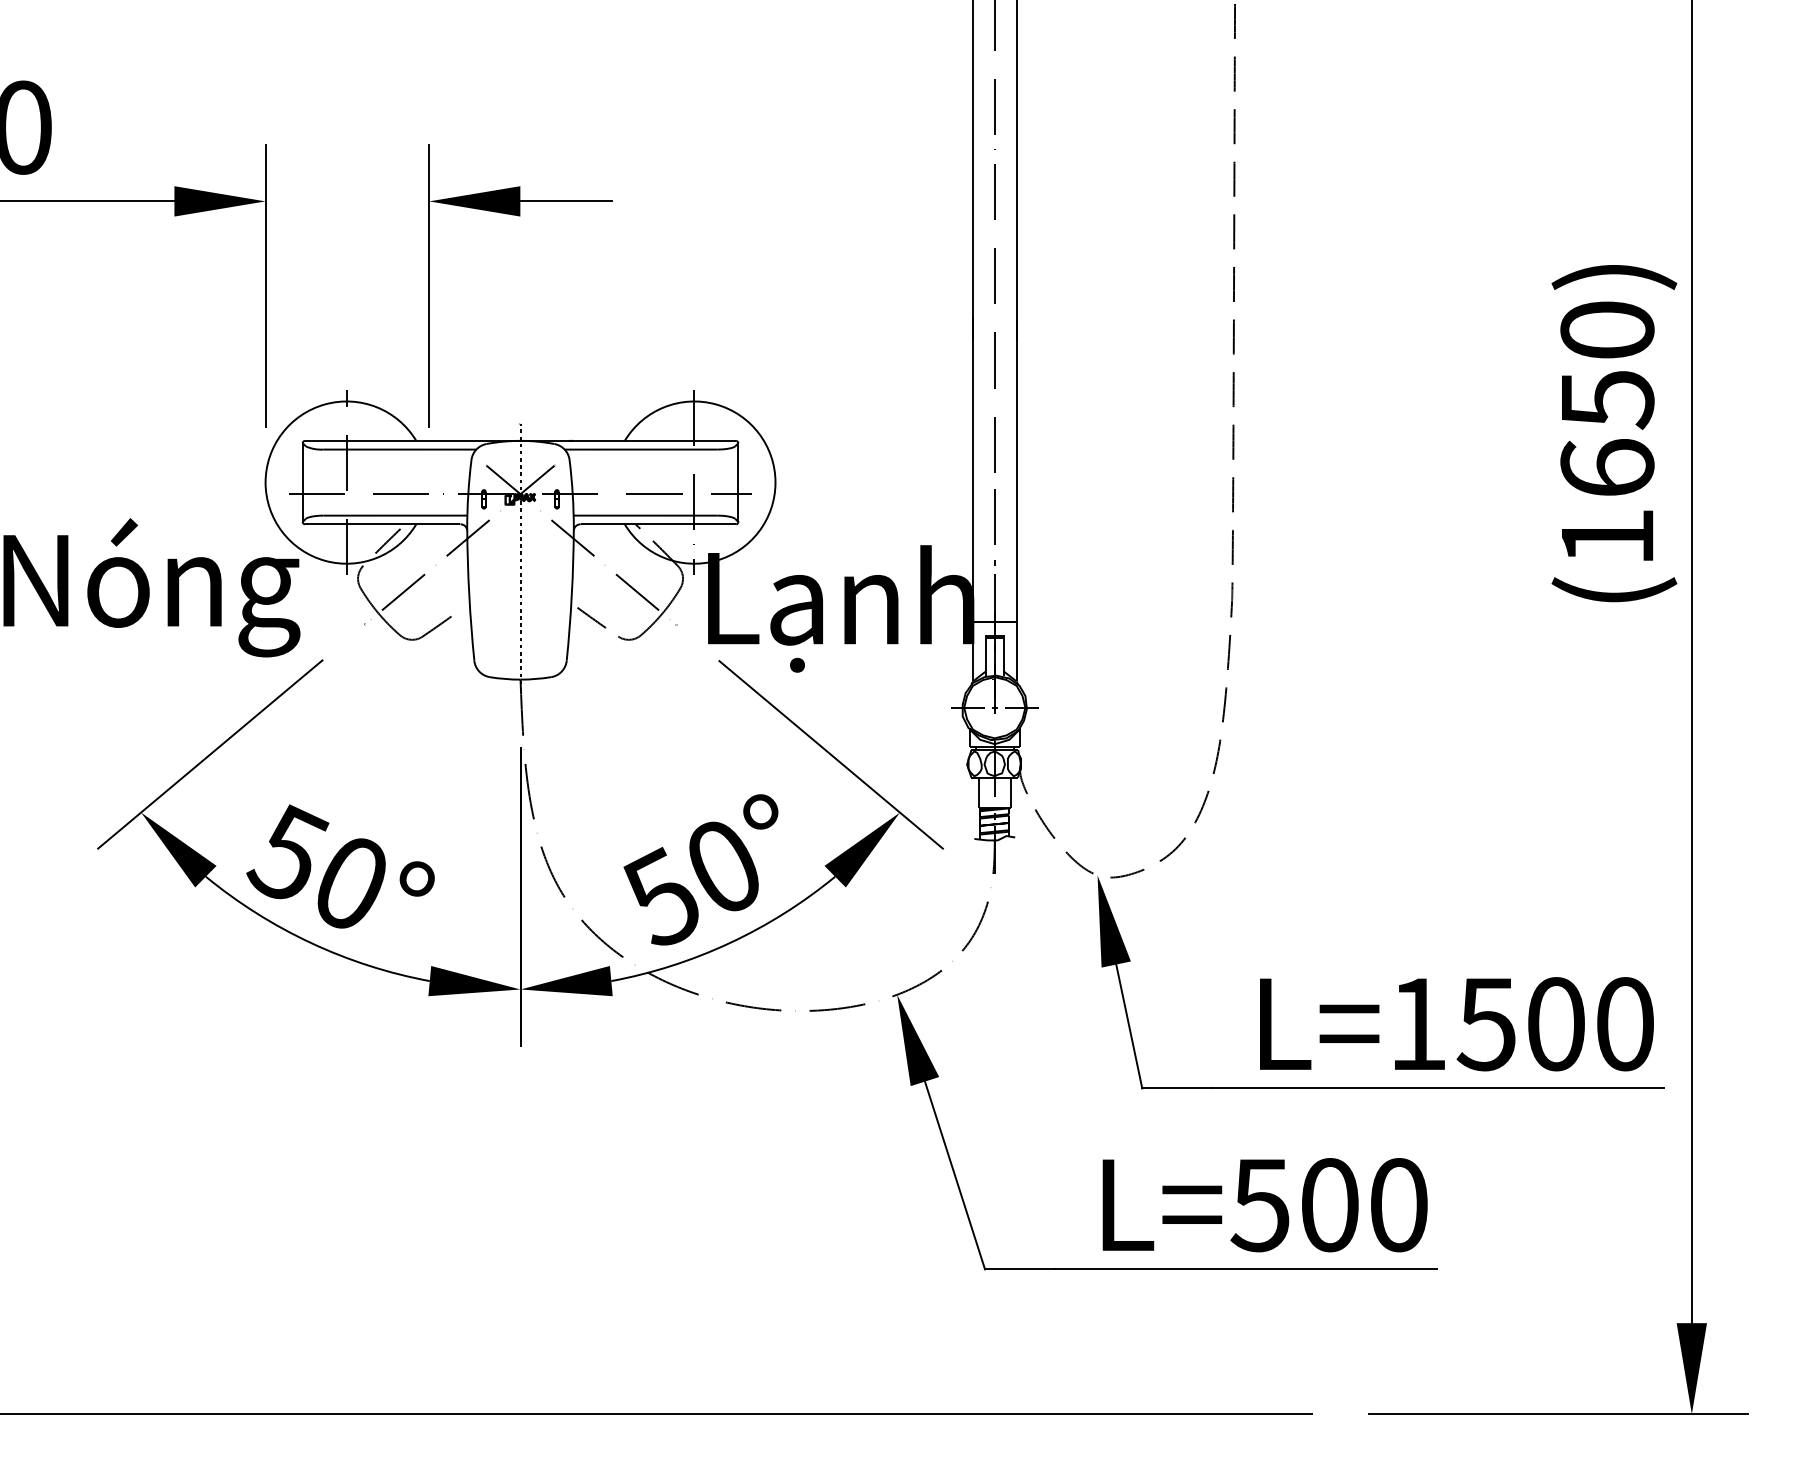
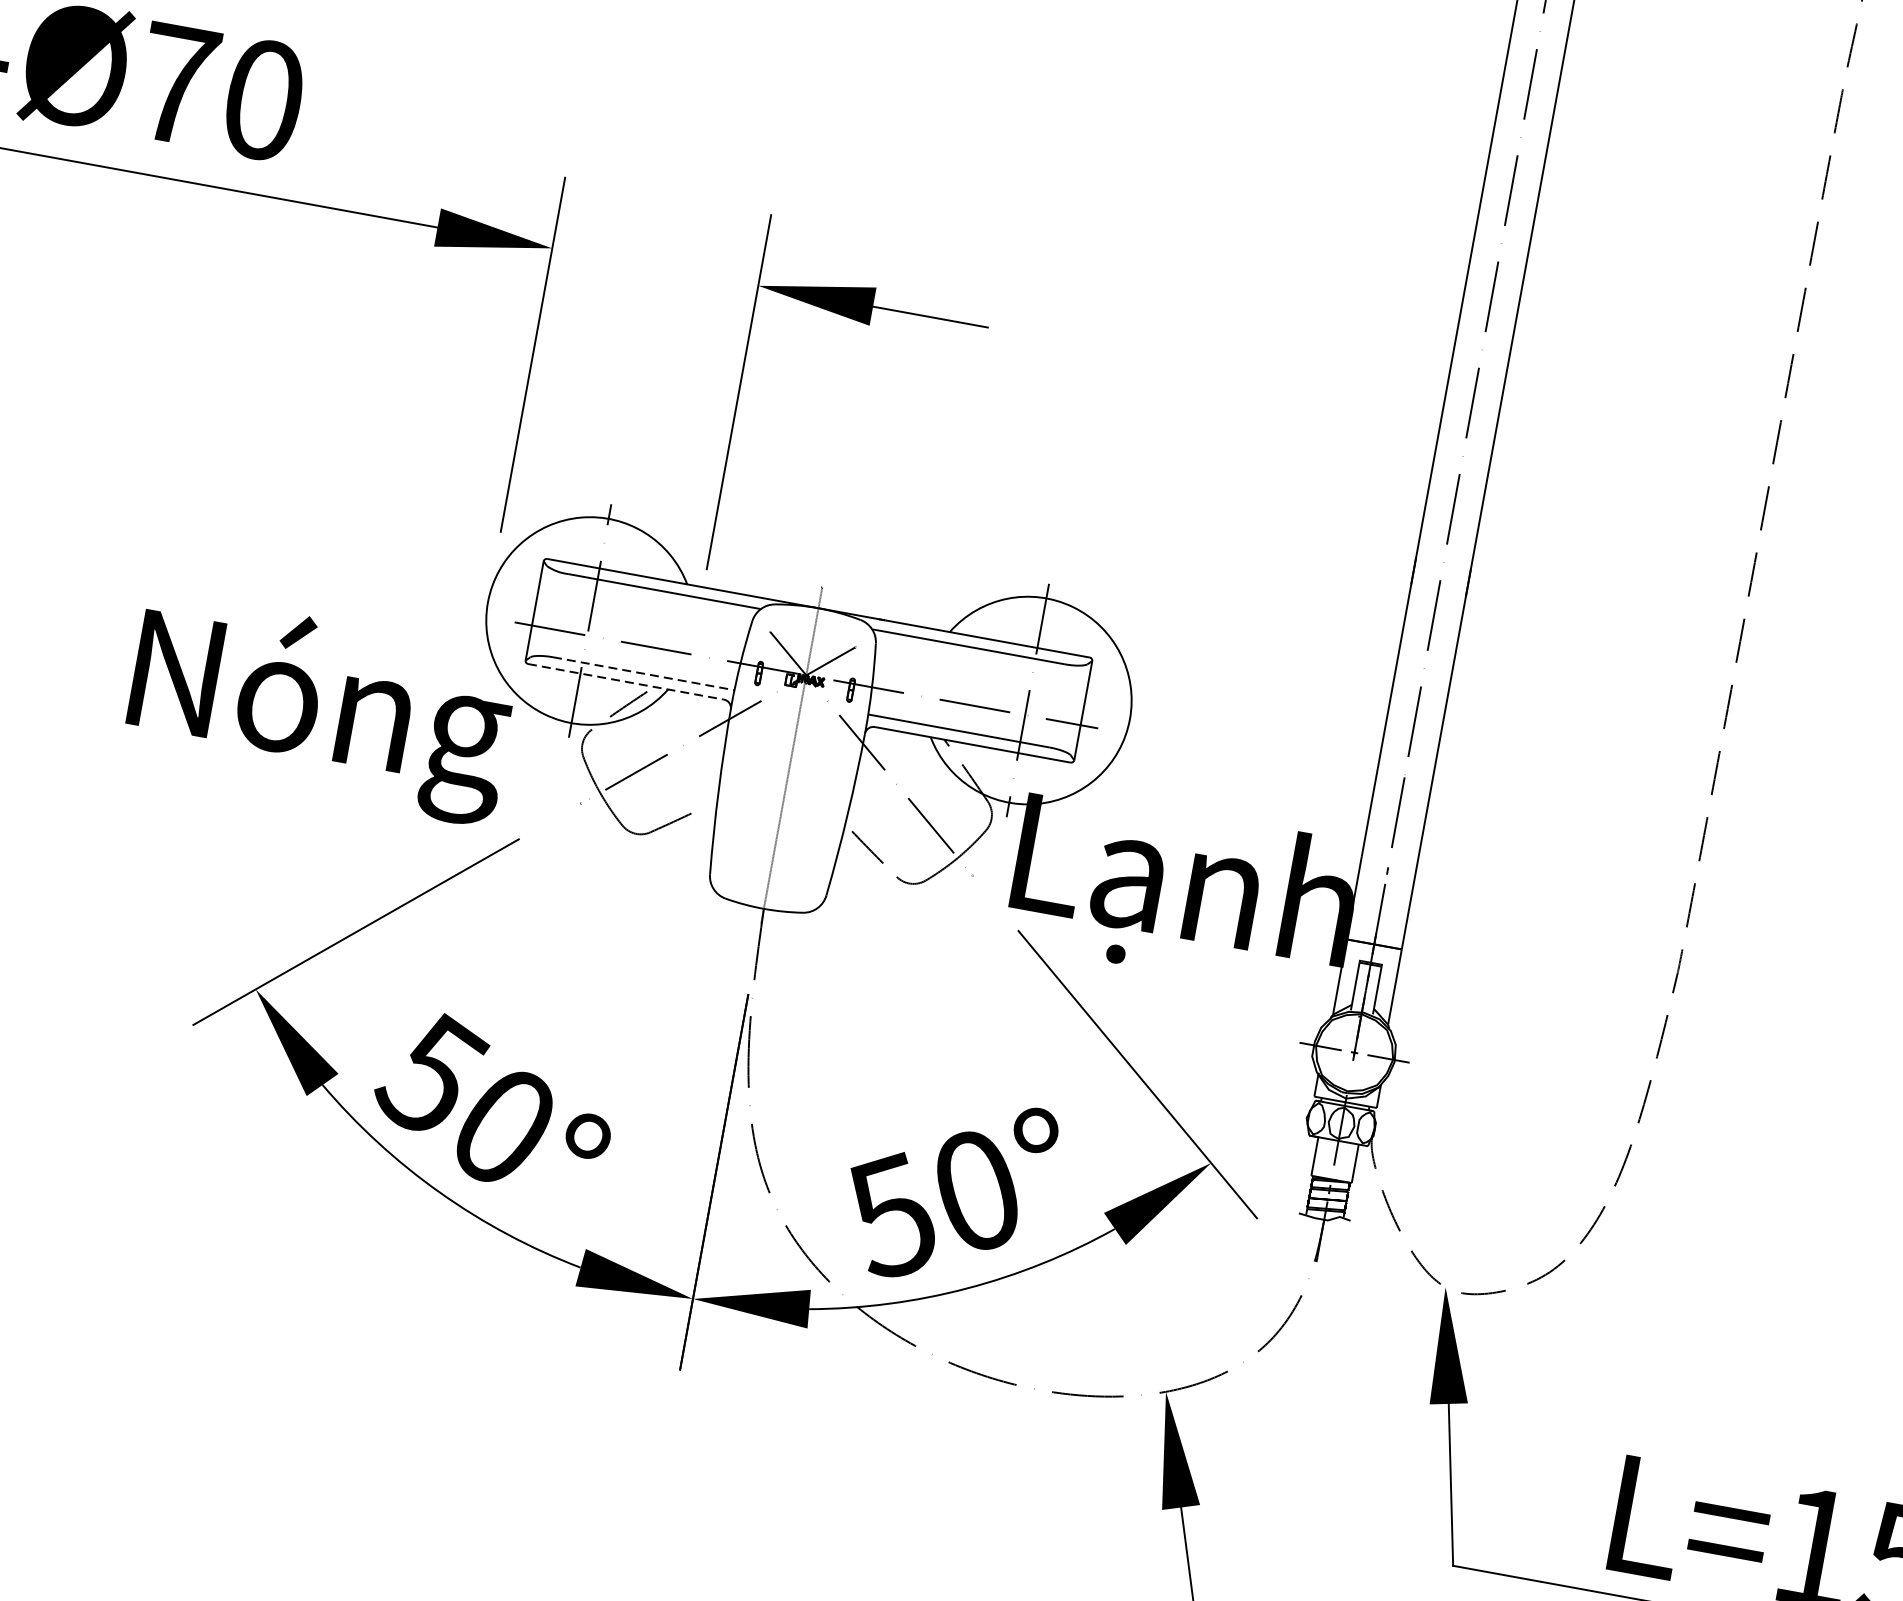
line: (395, 515) -> (644, 673), solid -> dashed
line: (382, 524) -> (625, 681), solid -> dashed

